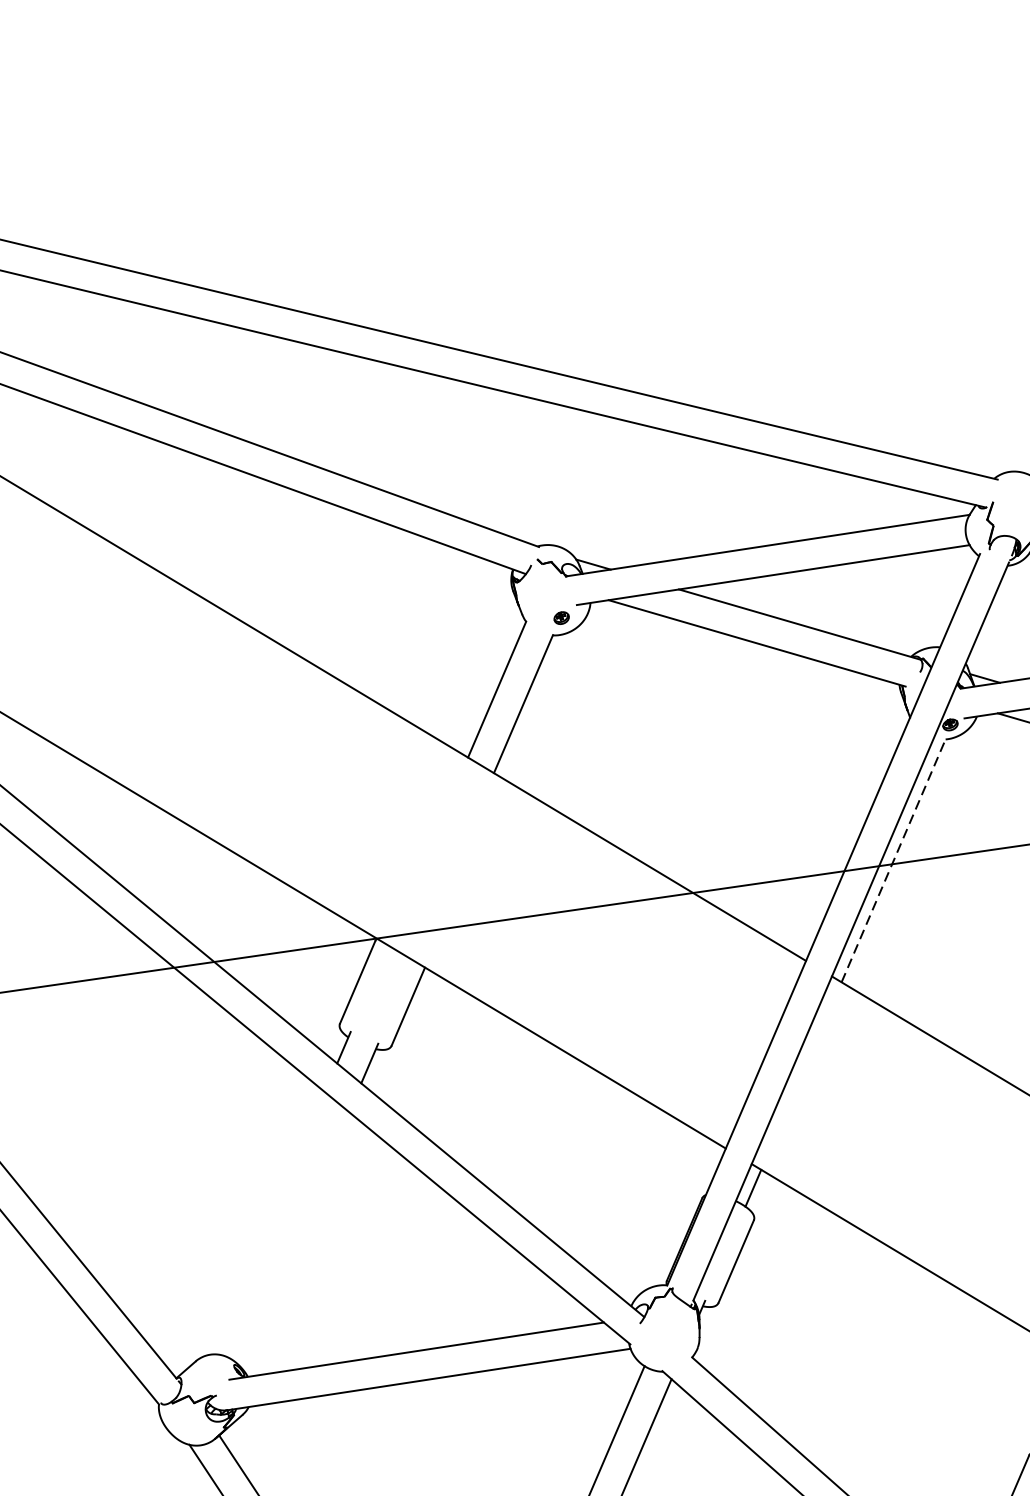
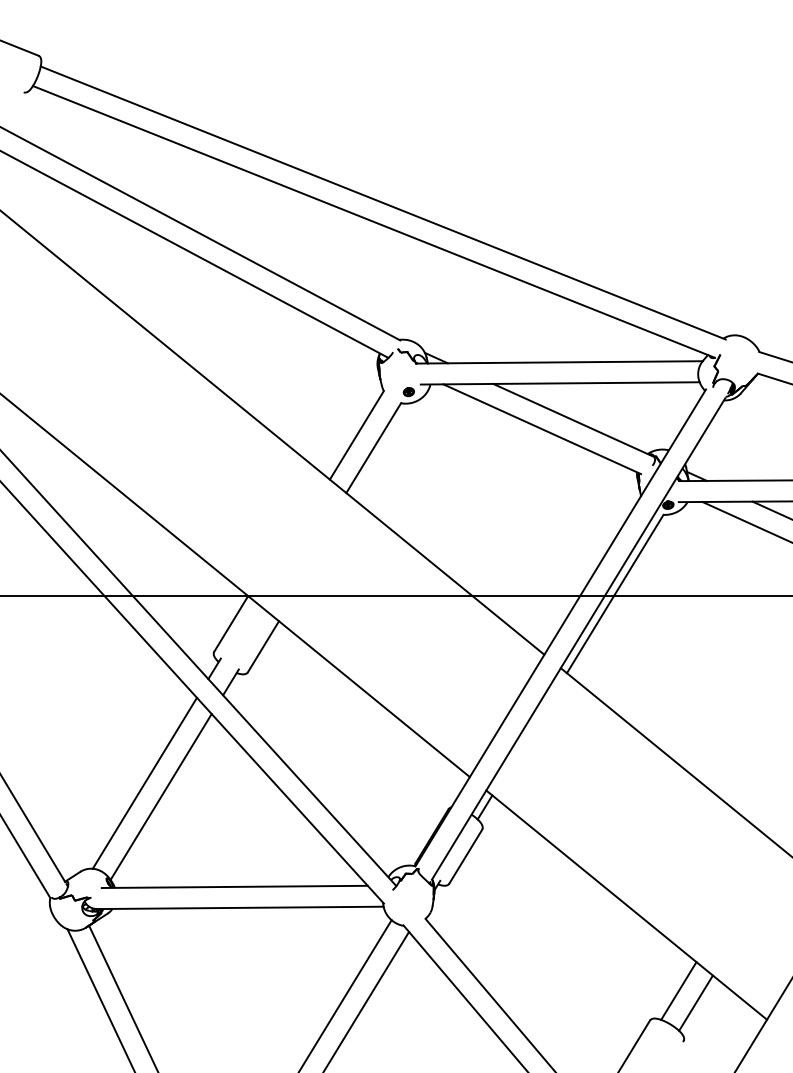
line: (894, 861) -> (615, 594), dashed -> solid
line: (268, 1222) -> (144, 782), added
line: (293, 1238) -> (160, 796), added

